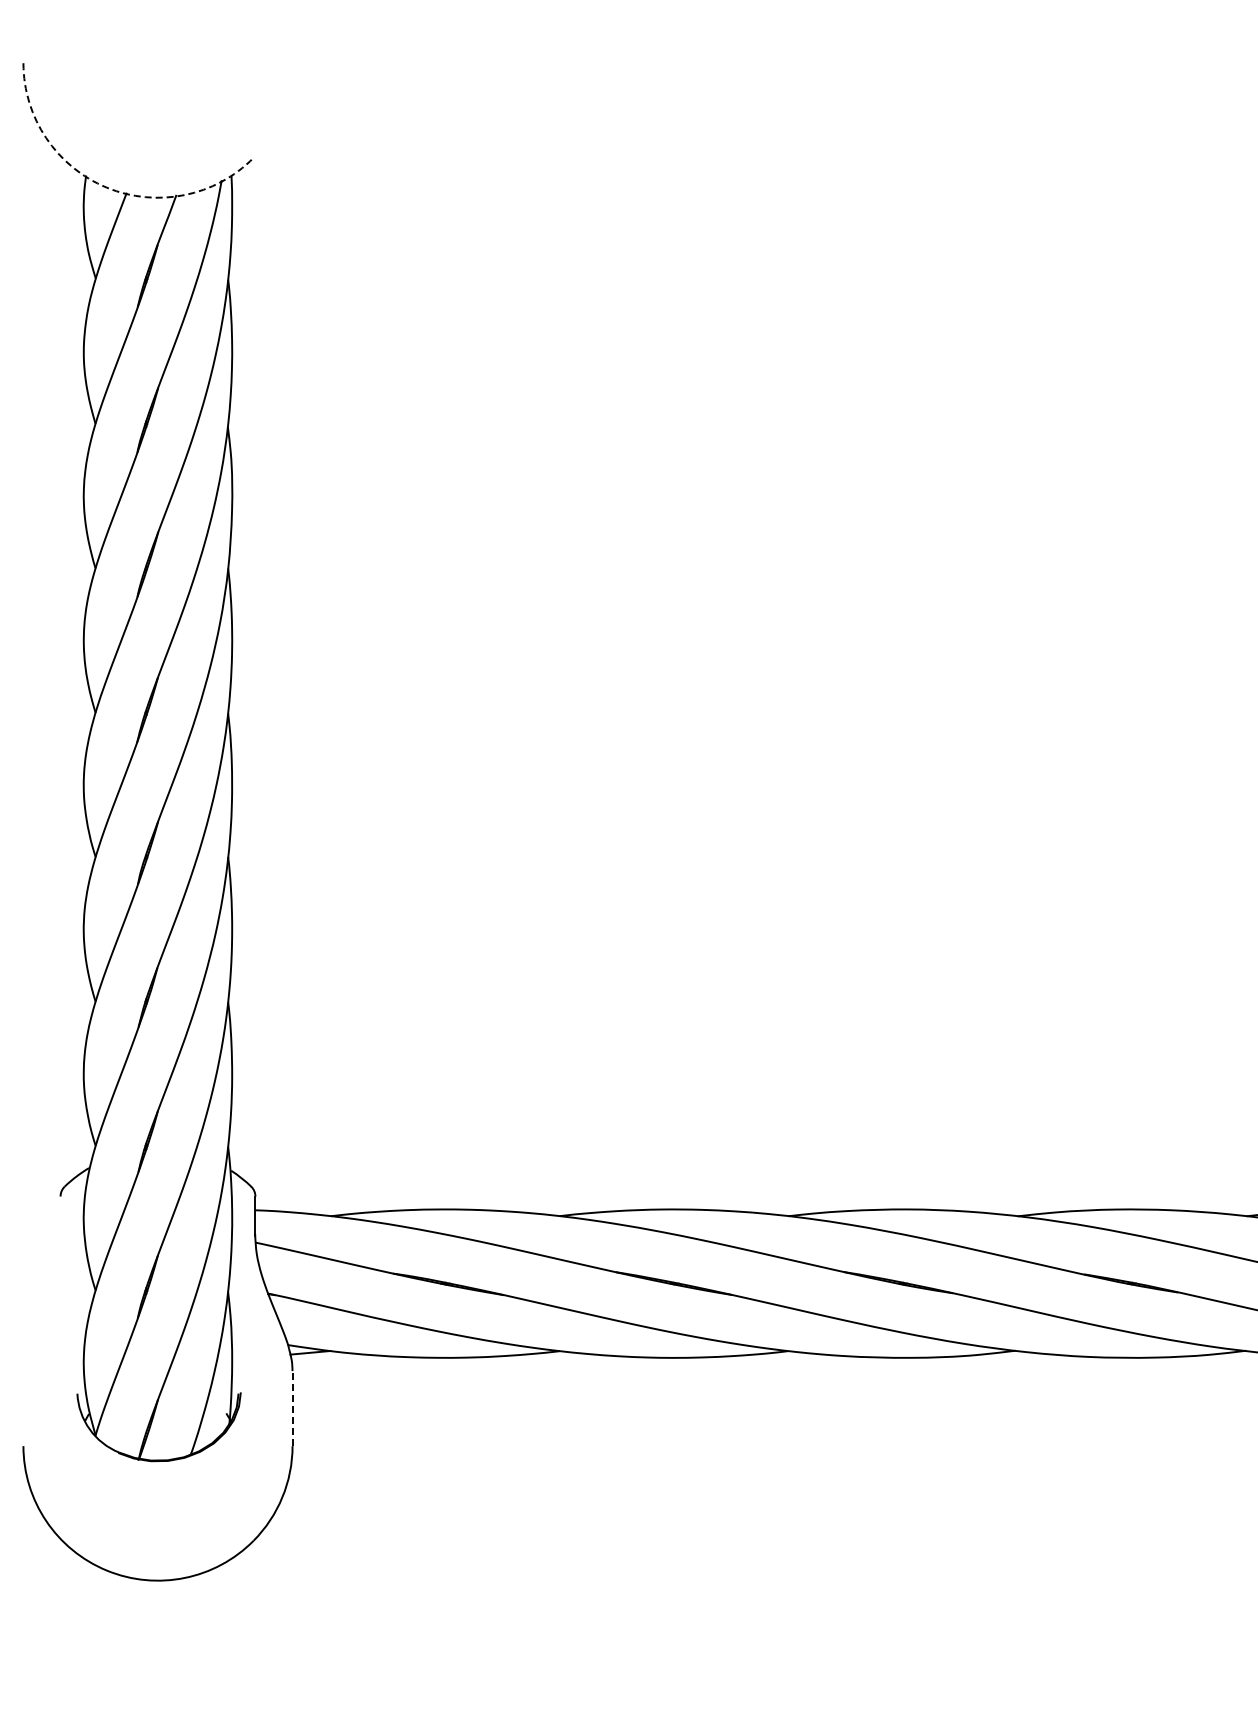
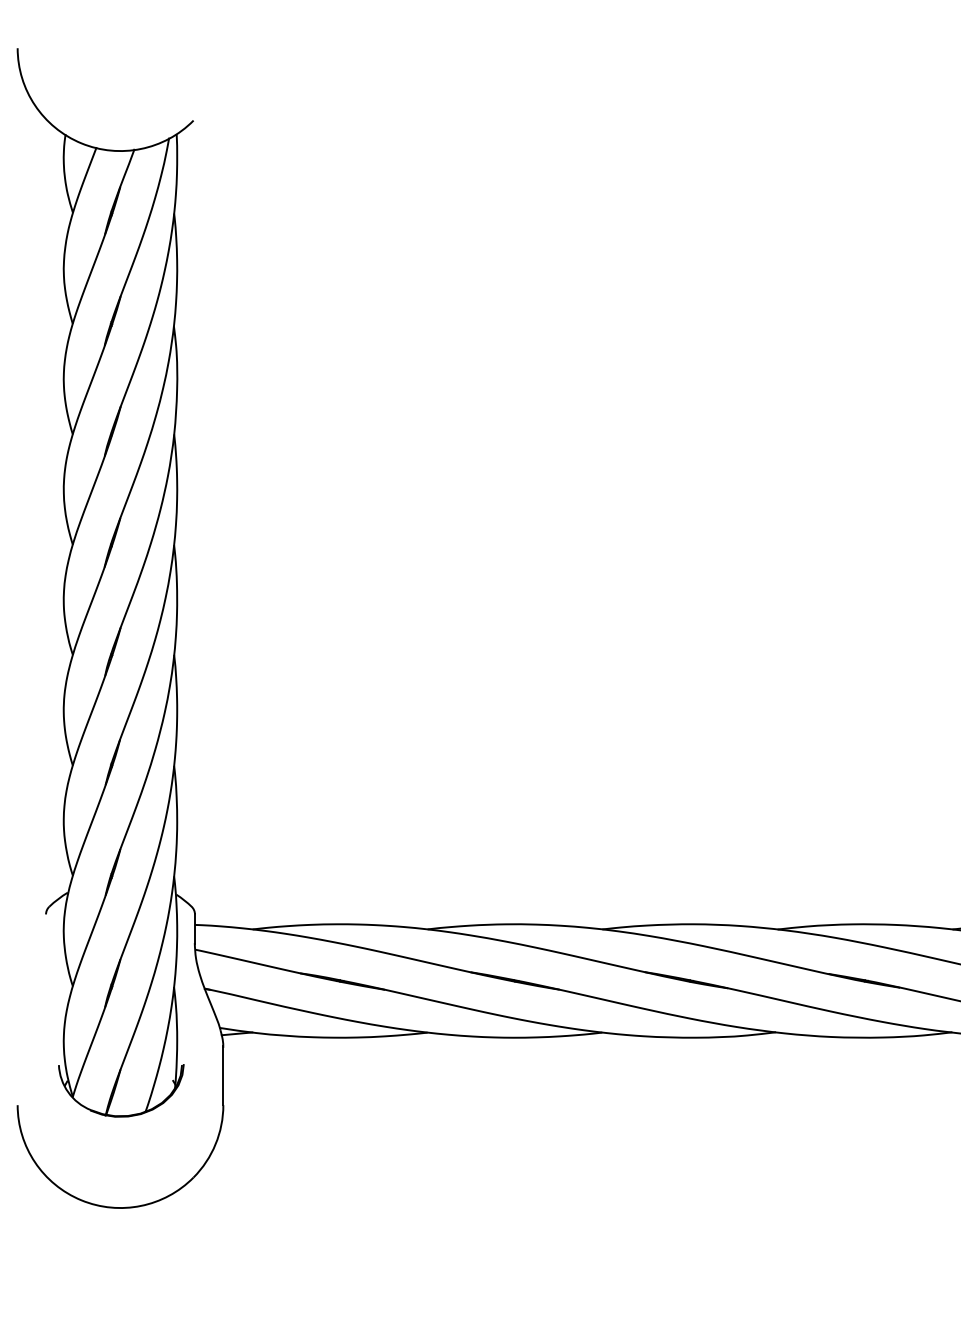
arc: (106, 187) -> (81, 143), dashed -> solid
line: (292, 1407) -> (223, 1075), dashed -> solid

